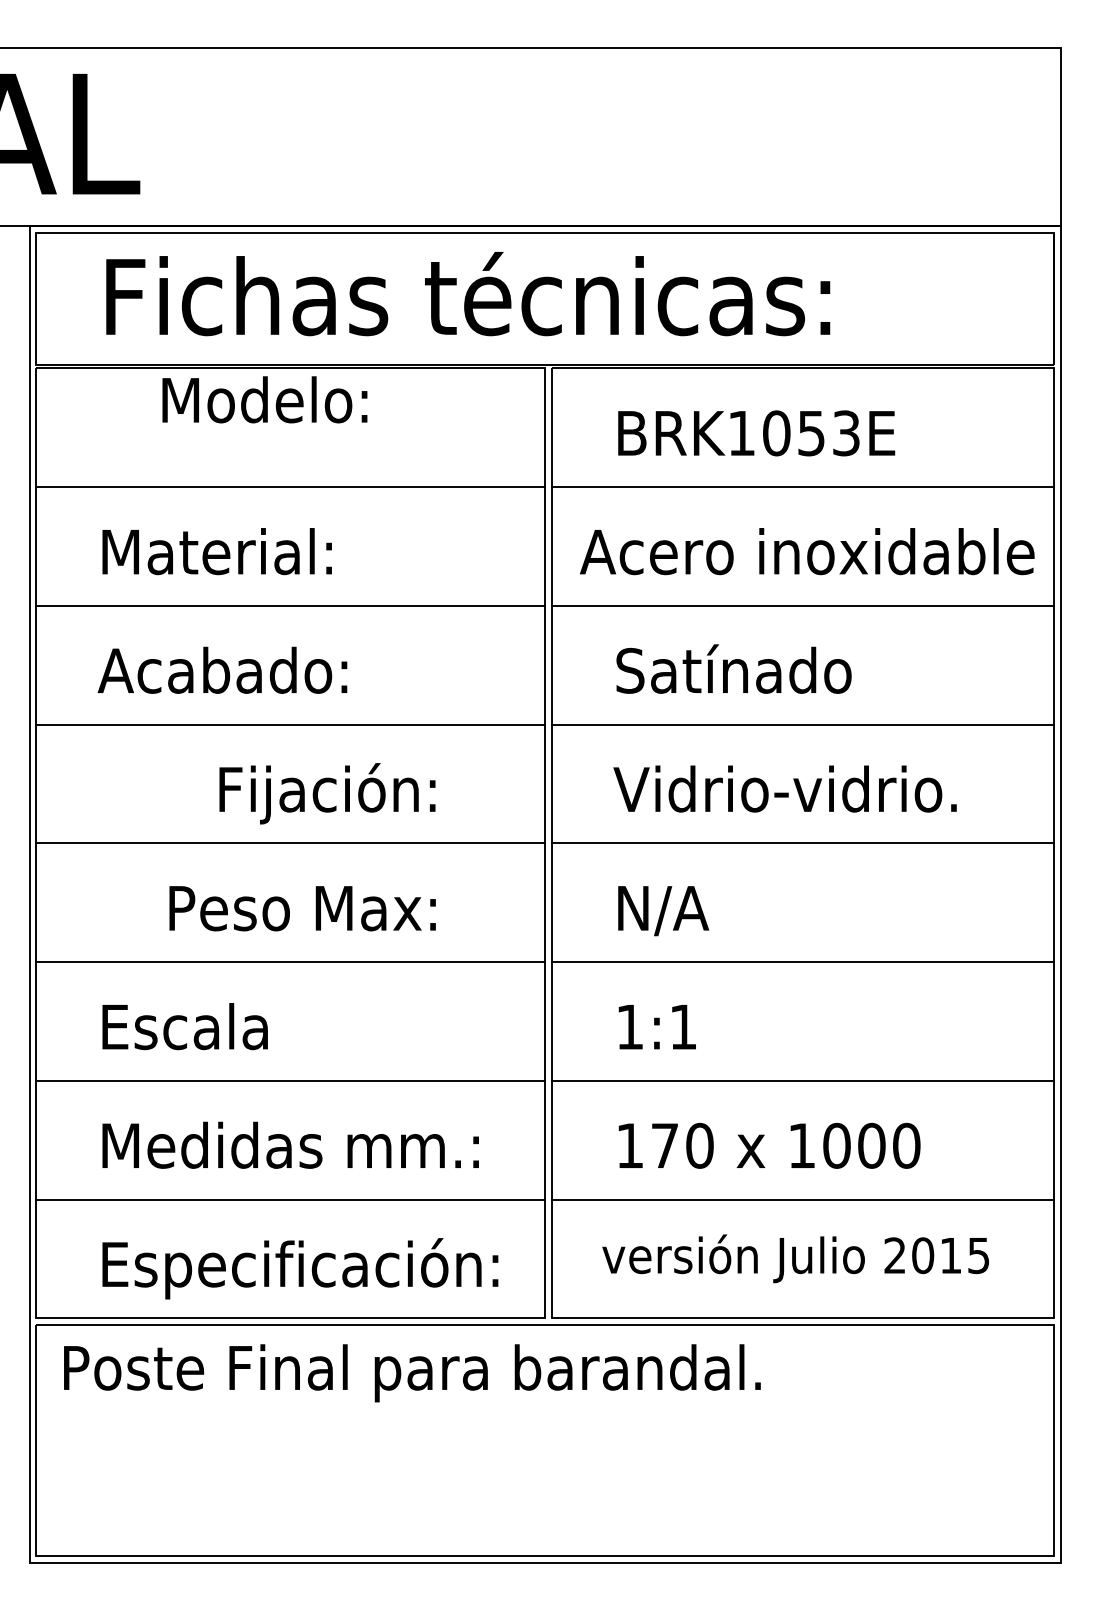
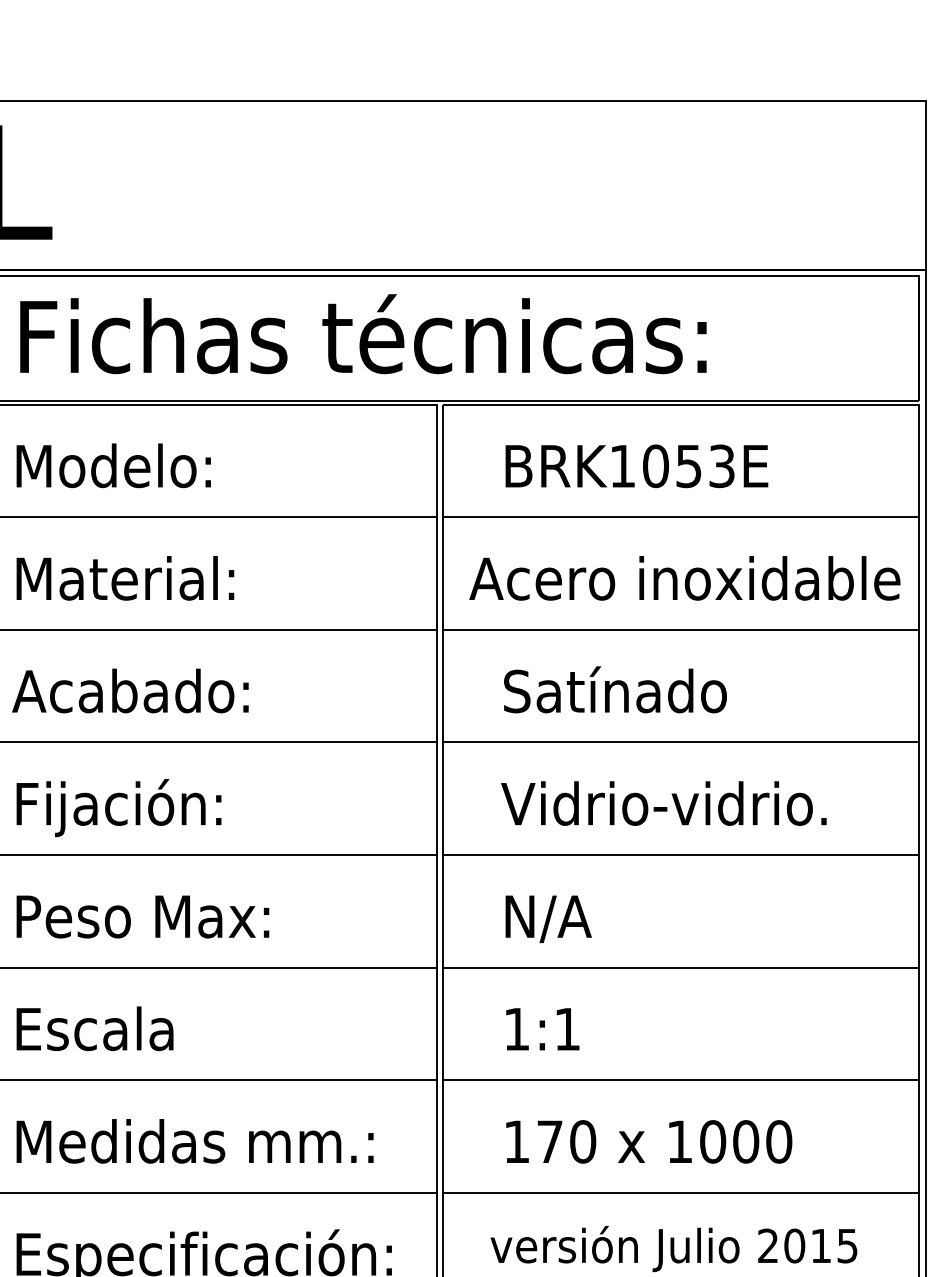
text: (264, 399) -> (113, 465), moved
text: (327, 793) -> (119, 807), moved
text: (302, 908) -> (142, 916), moved

